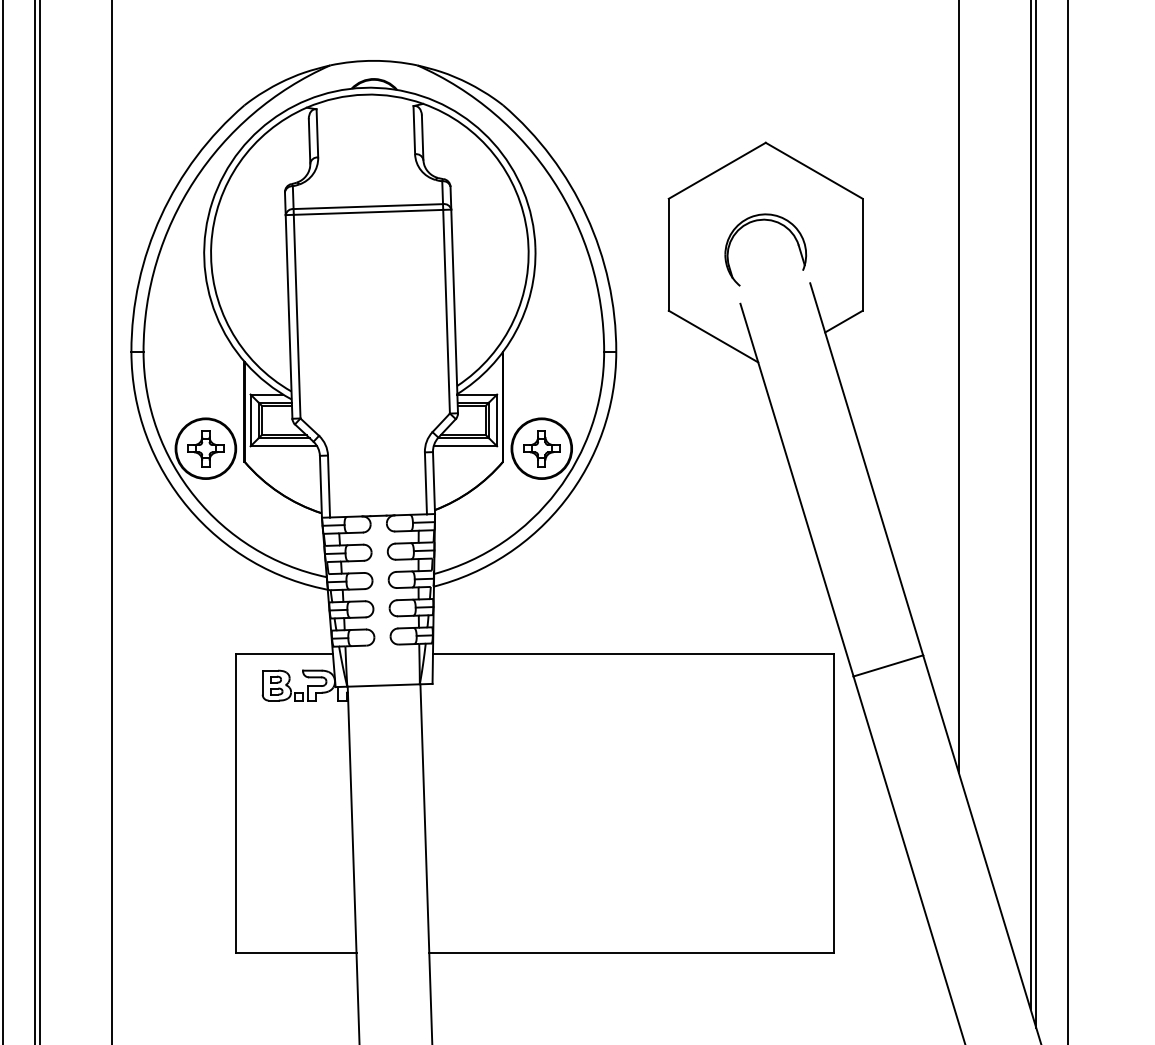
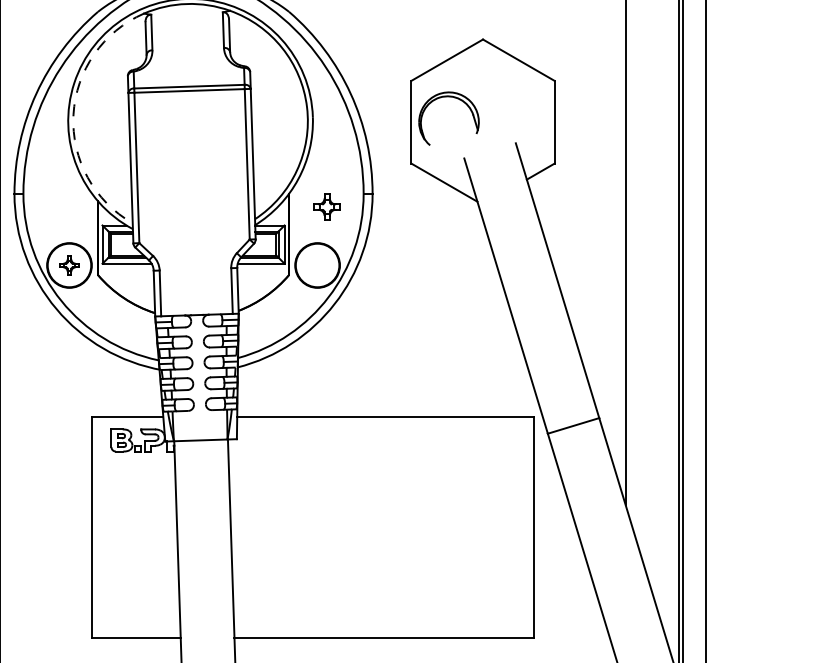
part: (769, 221) -> (451, 97), moved
arc: (211, 244) -> (73, 114), solid -> dashed
part: (205, 448) -> (69, 265), size x0.7
part: (541, 448) -> (326, 206), moved

